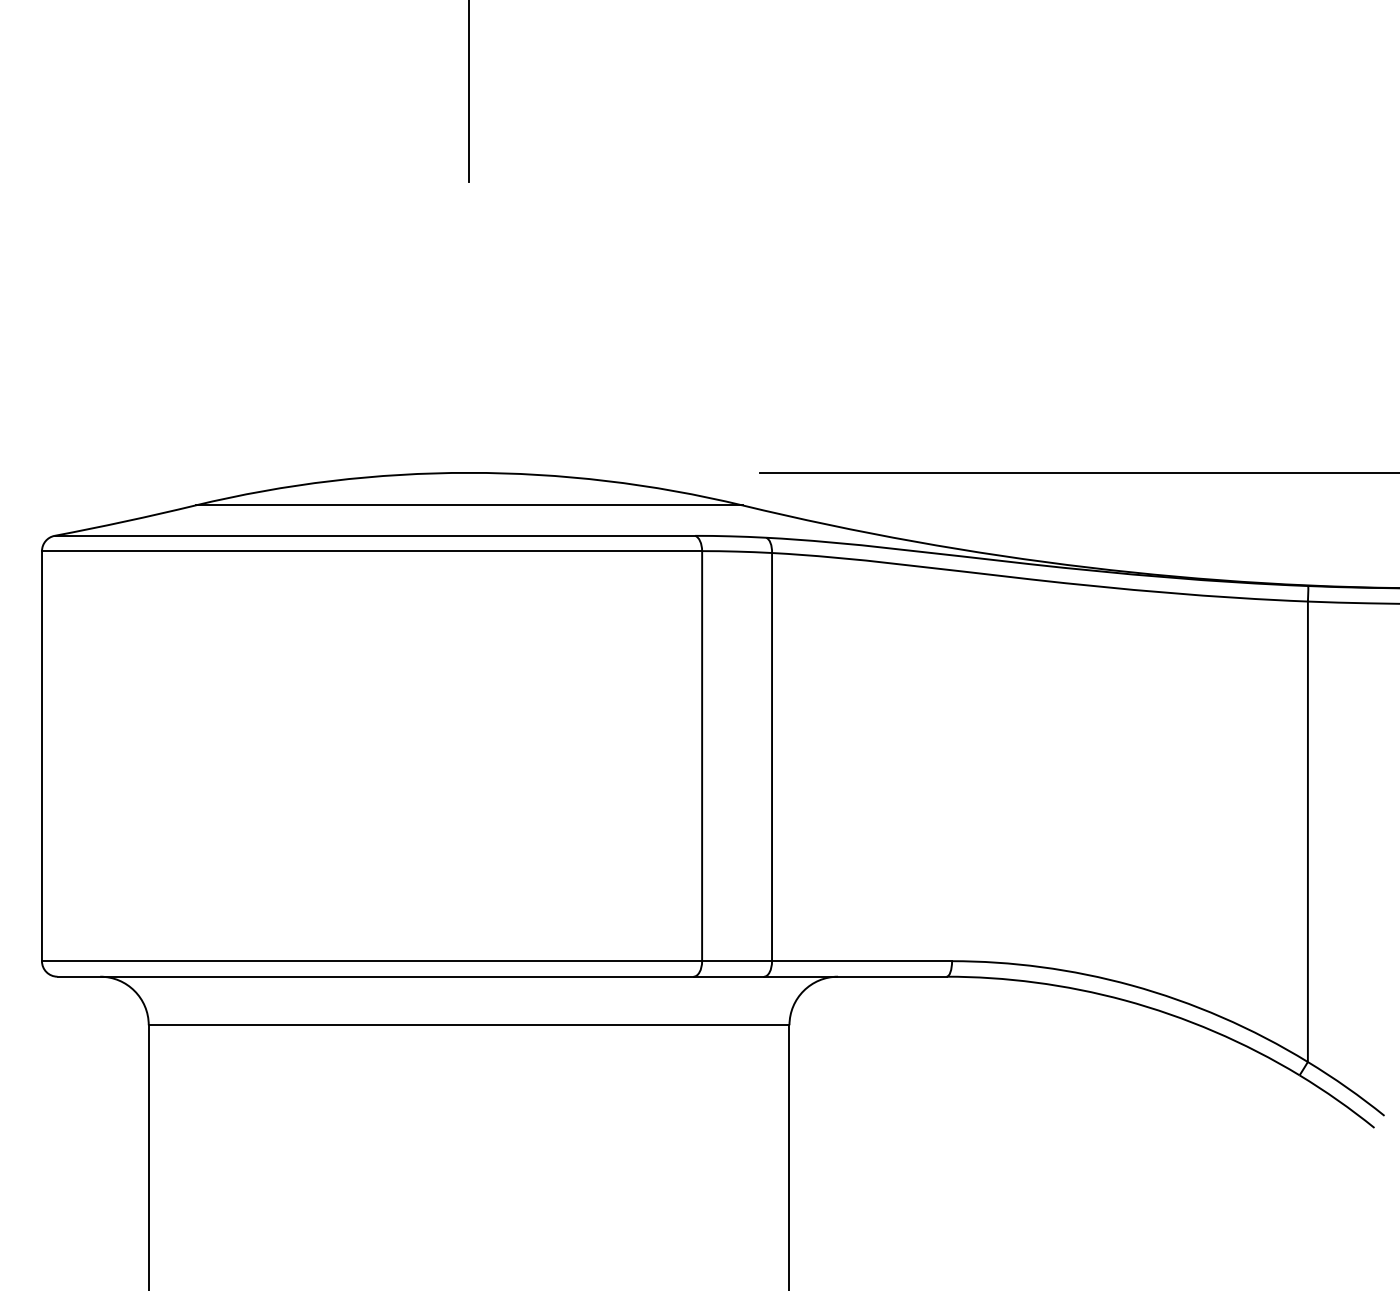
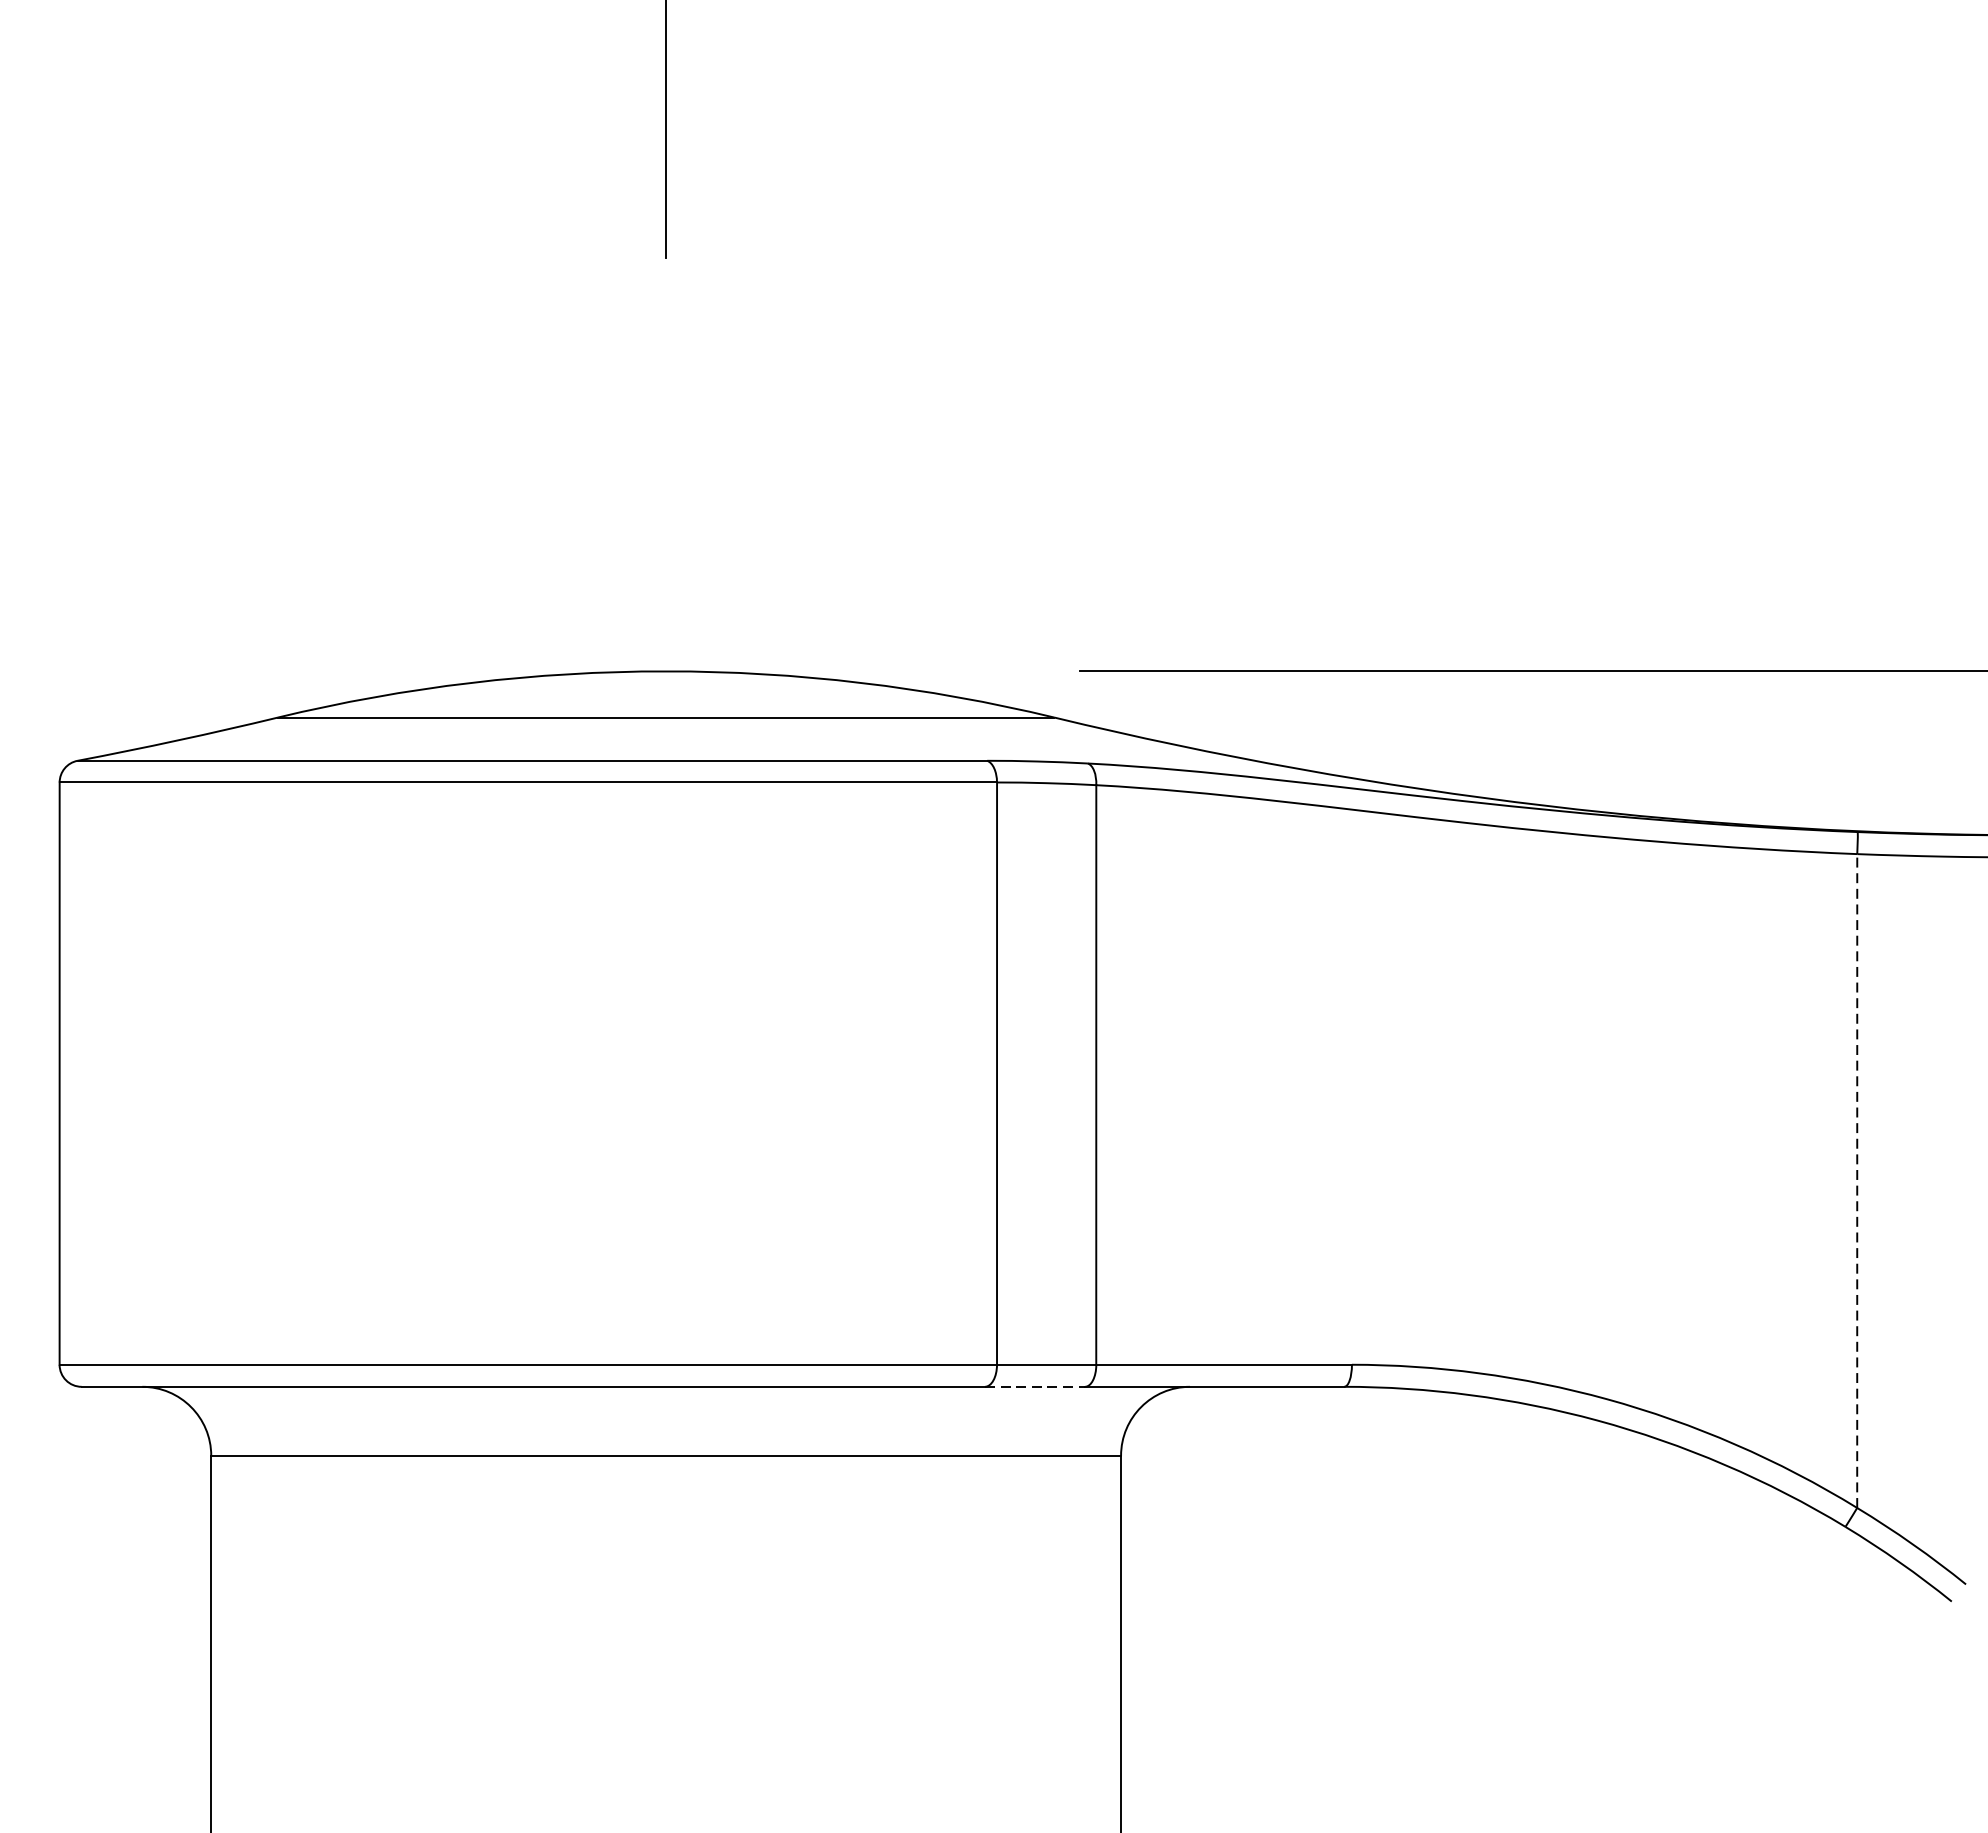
line: (1307, 831) -> (1856, 1180), solid -> dashed
line: (729, 976) -> (1035, 1386), solid -> dashed

